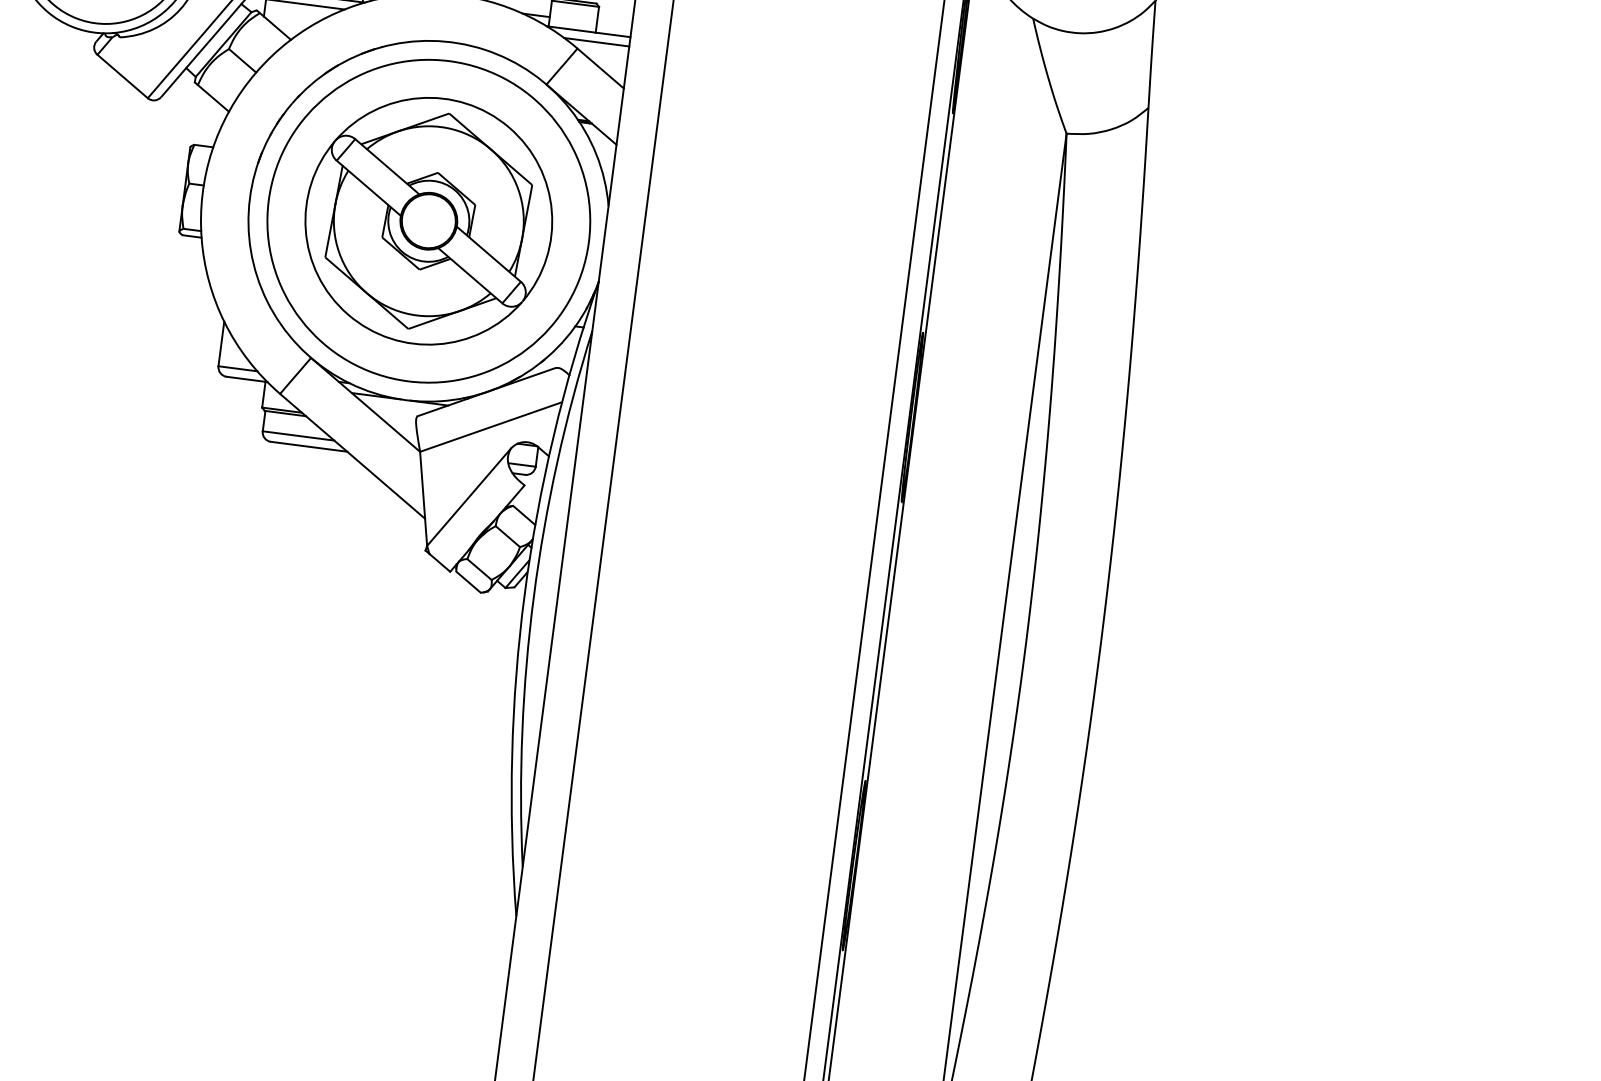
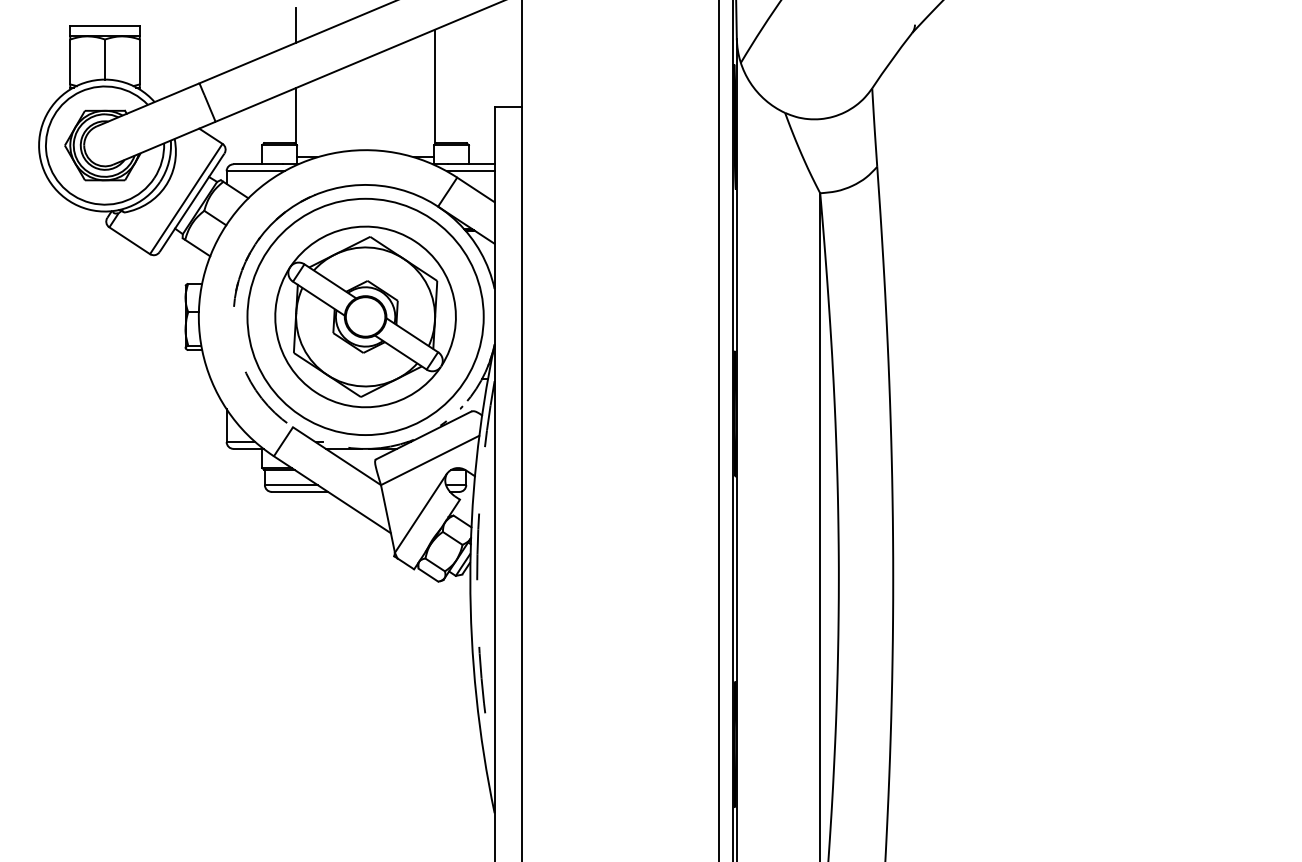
arc: (338, 376) -> (314, 438), solid -> dashed
arc: (534, 596) -> (477, 579), solid -> dashed

